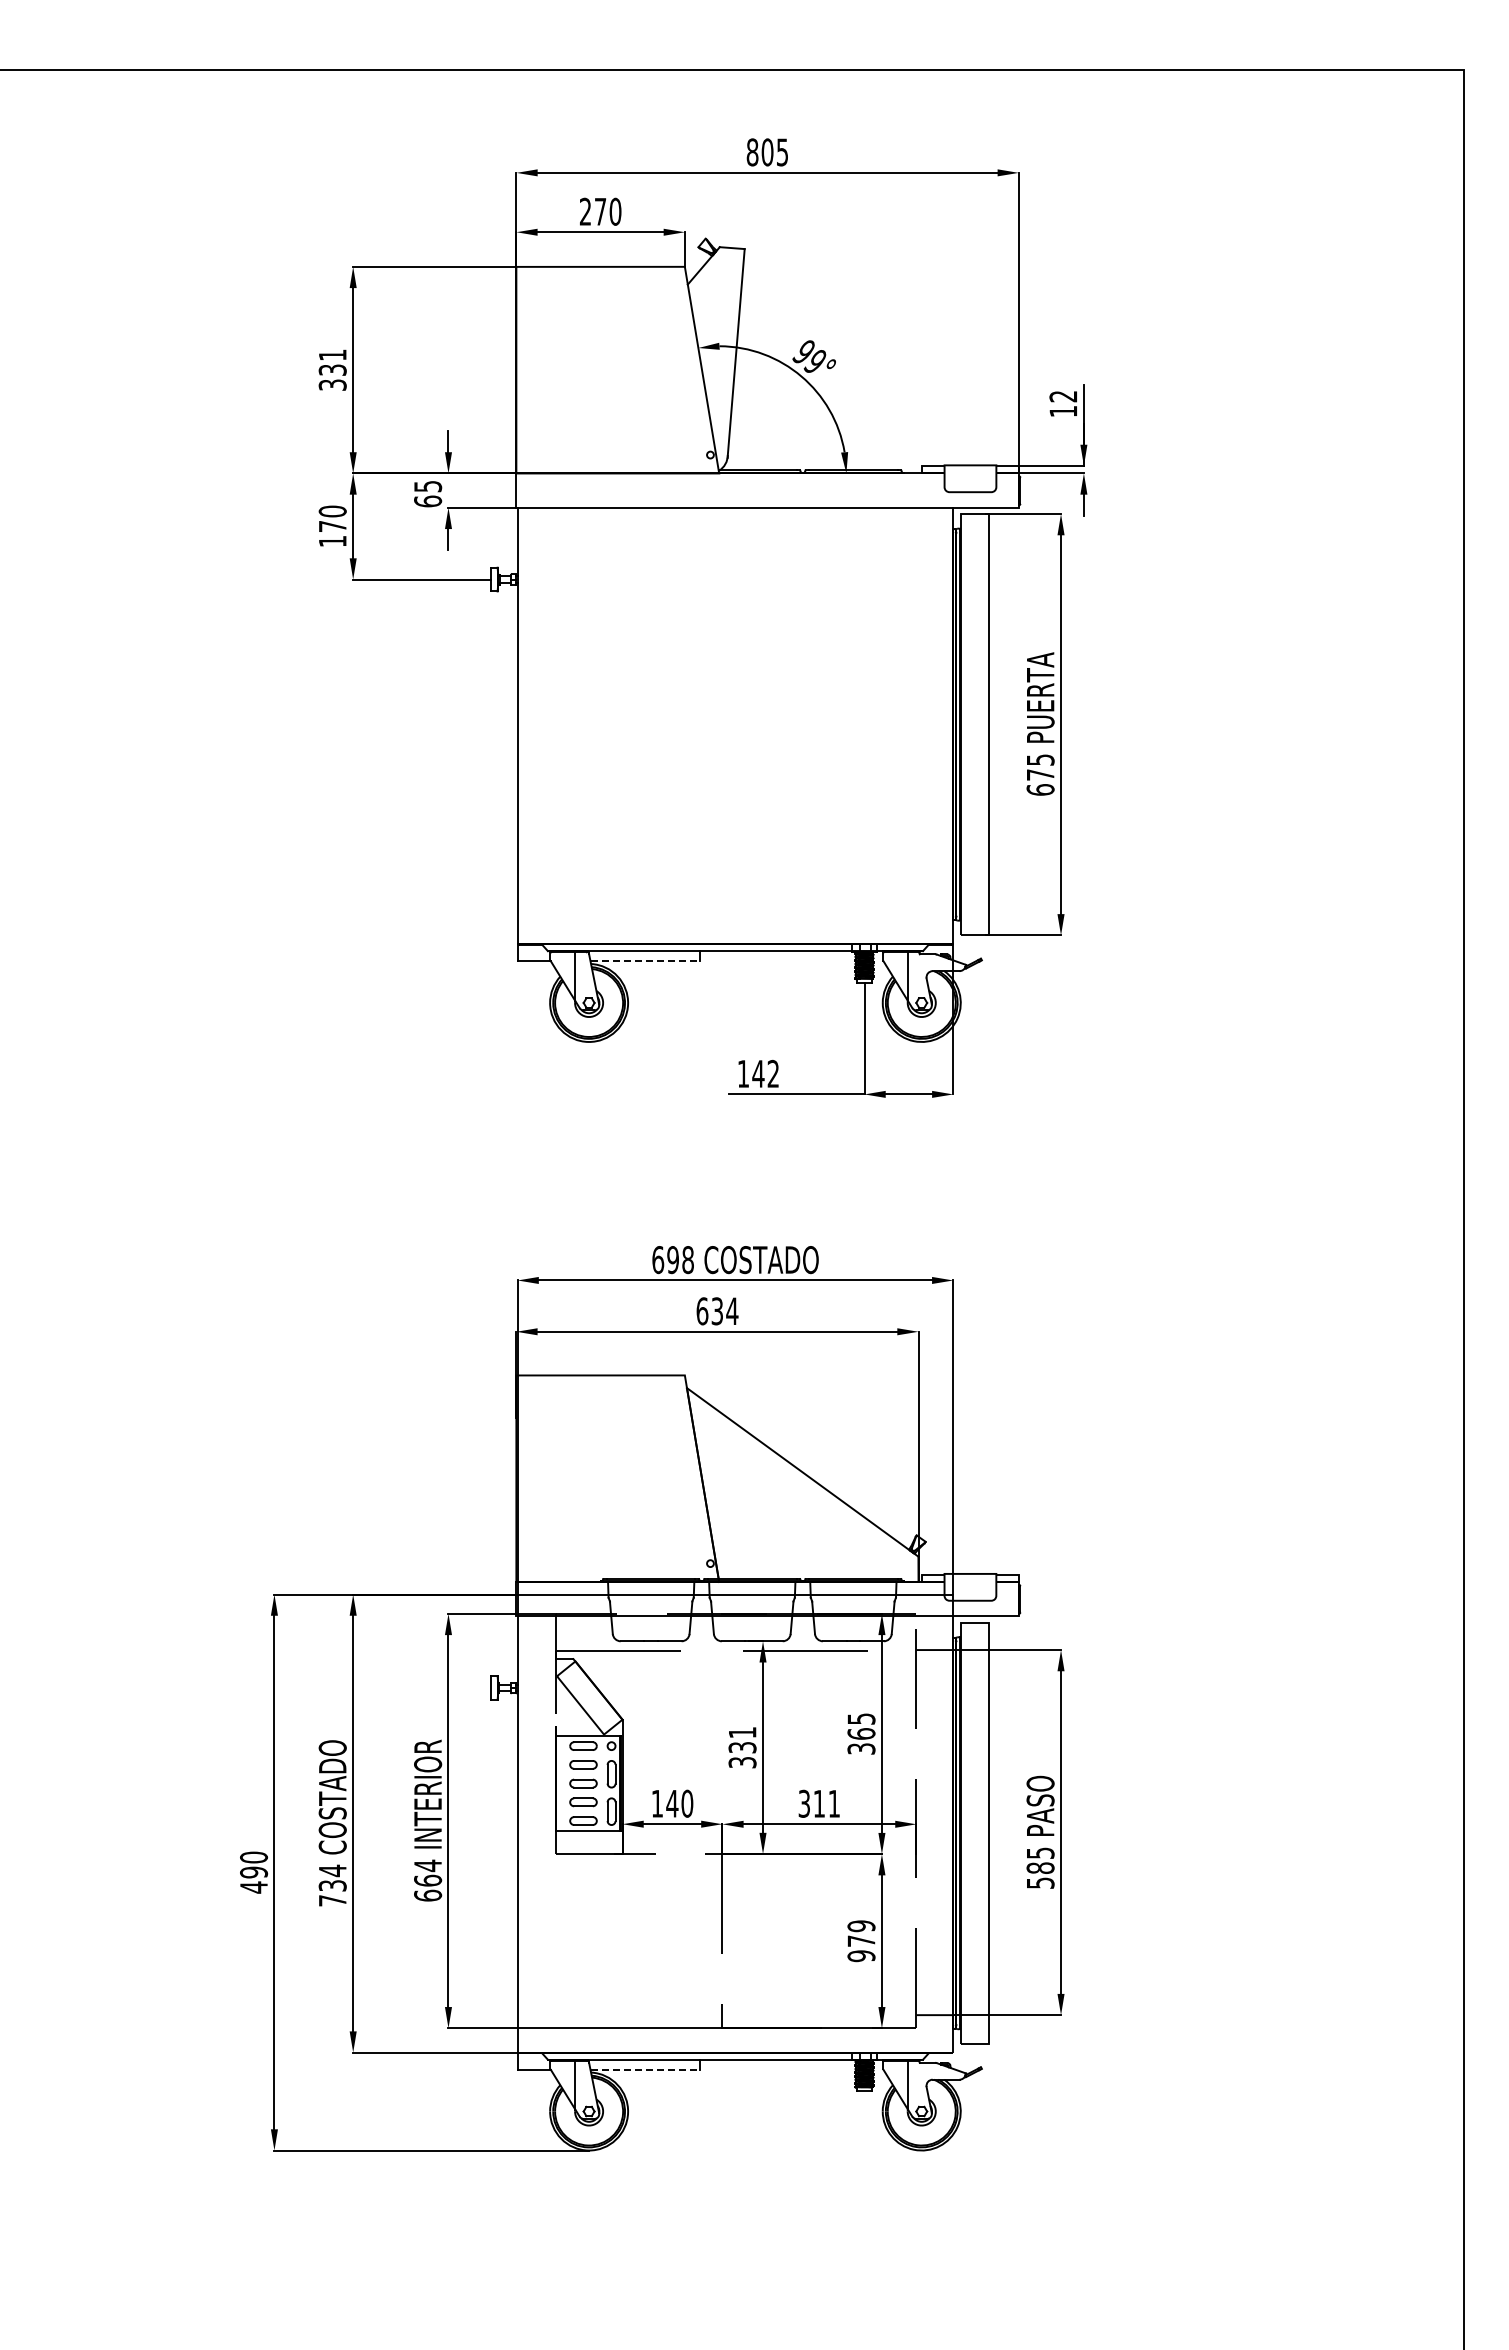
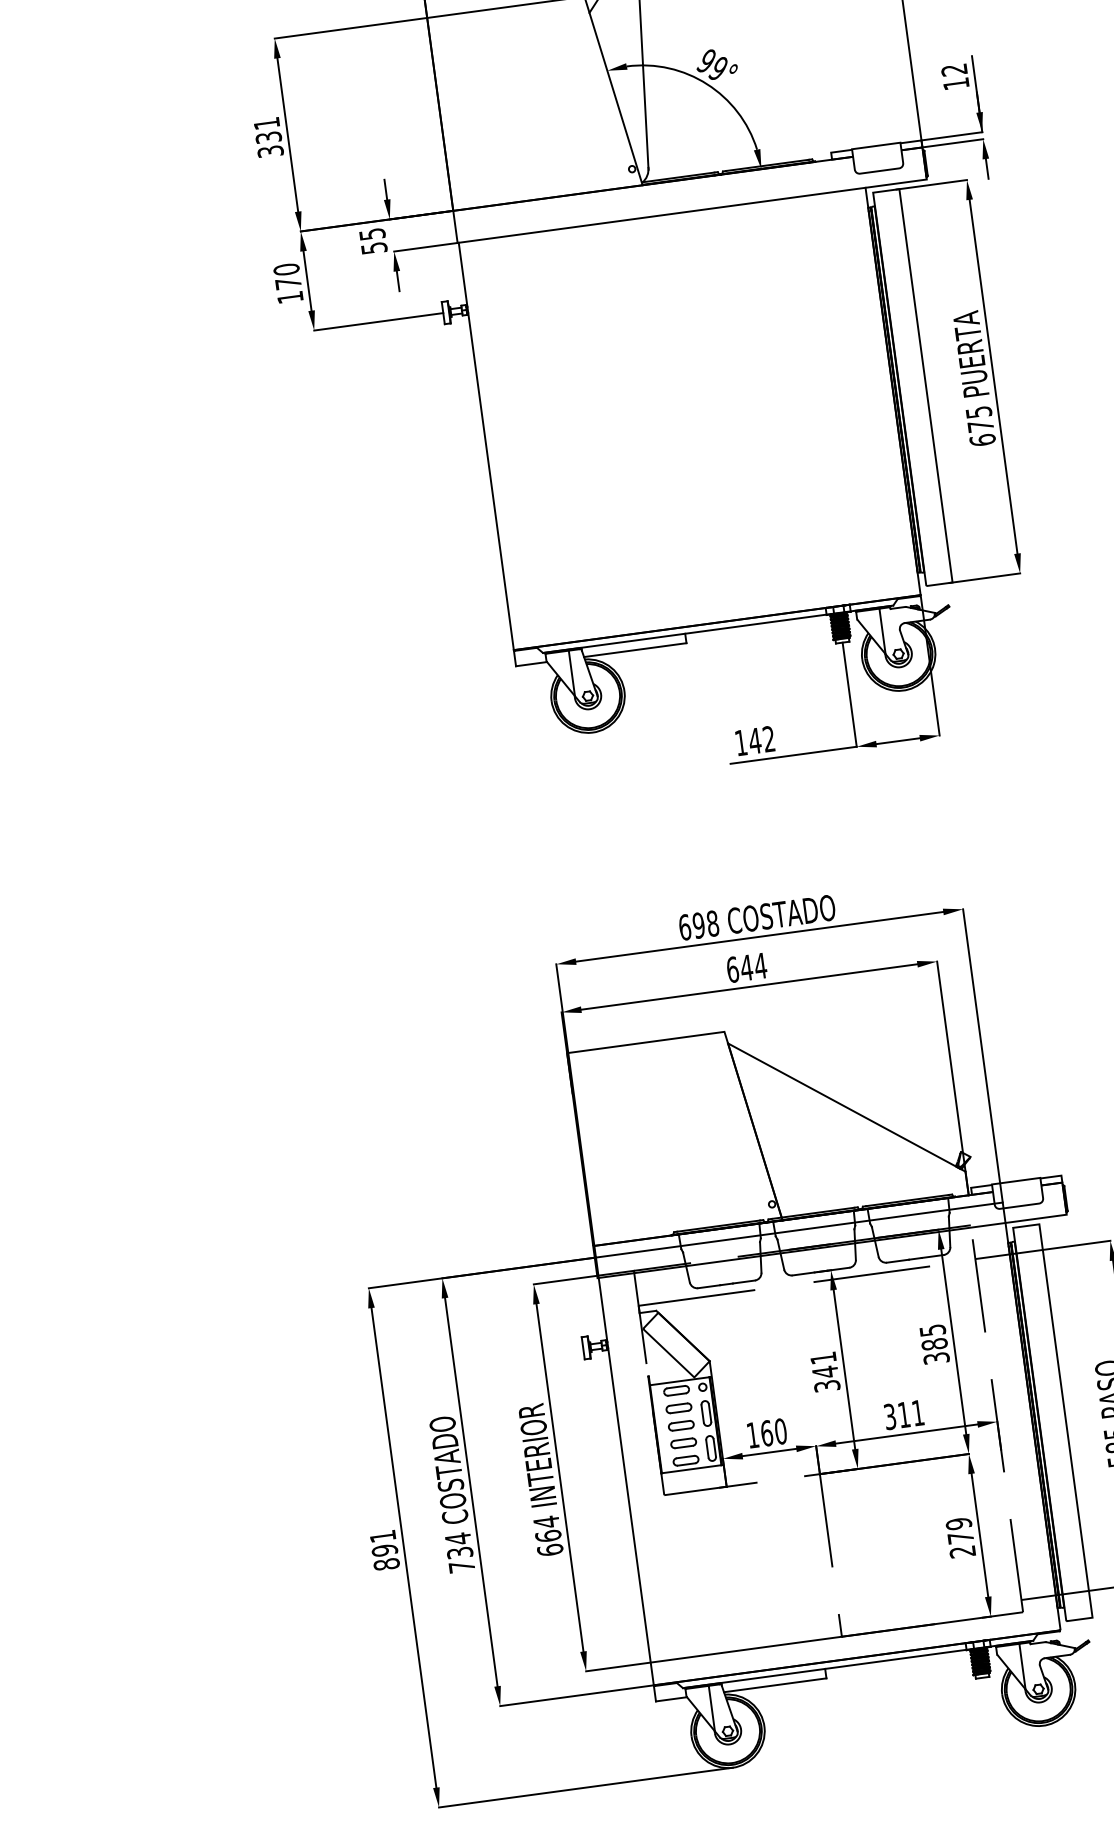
text: (428, 501) -> (374, 248), 65 -> 55
line: (645, 961) -> (635, 650), dashed -> solid
text: (717, 1311) -> (746, 968), 634 -> 644
text: (861, 1733) -> (934, 1343), 365 -> 385
text: (742, 1747) -> (825, 1372), 331 -> 341
text: (672, 1803) -> (766, 1433), 140 -> 160
text: (254, 1872) -> (385, 1550), 490 -> 891
text: (861, 1956) -> (962, 1552), 979 -> 279
line: (645, 2069) -> (775, 1684), dashed -> solid

